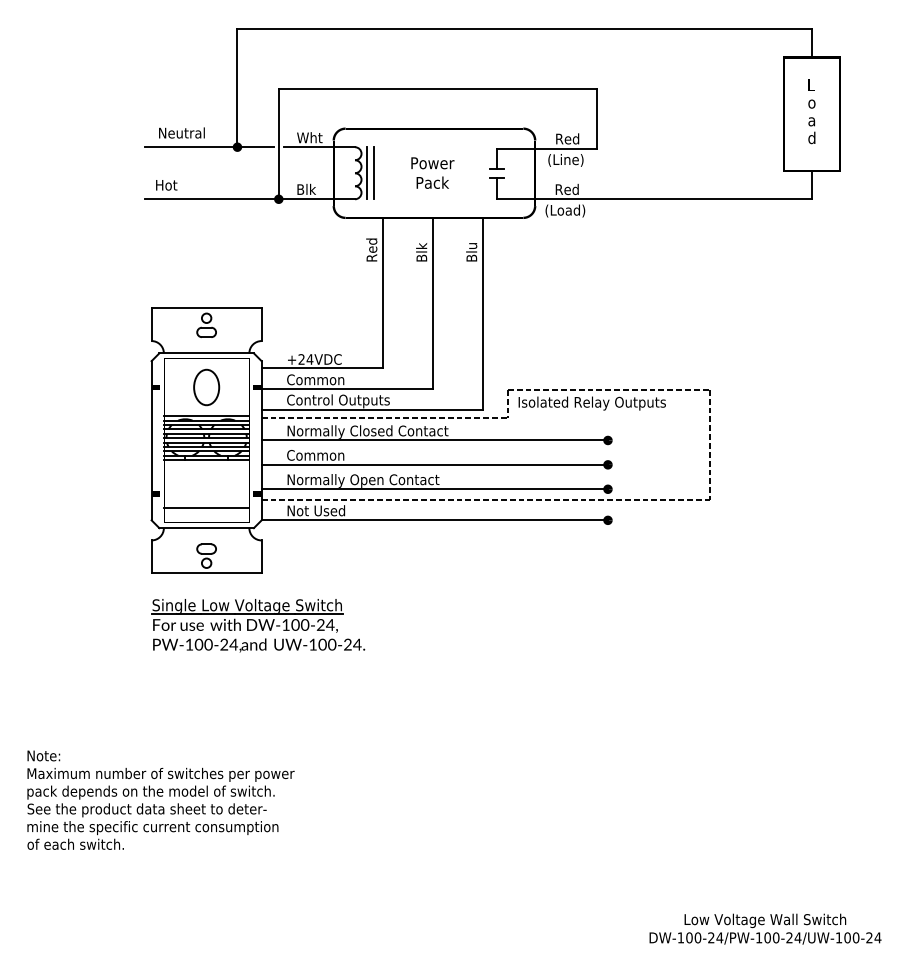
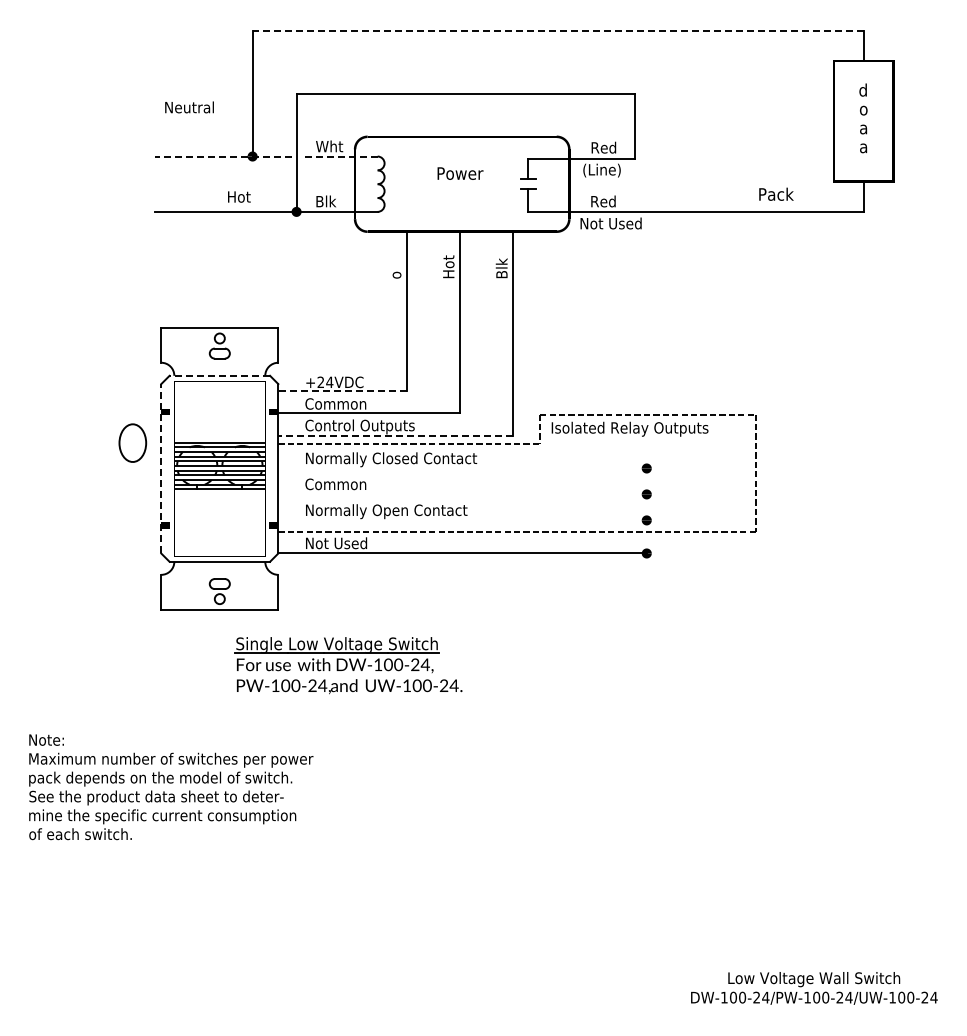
line: (525, 29) -> (558, 31), solid -> dashed
text: (810, 84) -> (862, 89), L -> d
text: (181, 133) -> (189, 107), moved
text: (811, 137) -> (863, 146), d -> a
line: (209, 147) -> (222, 156), solid -> dashed
line: (319, 147) -> (339, 156), solid -> dashed
line: (367, 172) -> (390, 183), removed
line: (373, 172) -> (397, 183), removed
text: (432, 181) -> (776, 193), moved
text: (166, 184) -> (239, 196), moved
text: (573, 211) -> (610, 224), (Load) -> Not Used
text: (471, 245) -> (501, 261), Blu -> Blk
text: (371, 249) -> (395, 265), Red -> o
text: (421, 249) -> (448, 265), Blk -> Hot
line: (206, 353) -> (219, 375), solid -> dashed
line: (321, 368) -> (342, 391), solid -> dashed
part: (206, 386) -> (132, 442), moved
line: (371, 409) -> (395, 435), solid -> dashed
line: (151, 440) -> (161, 468), solid -> dashed
line: (434, 440) -> (462, 468), removed
line: (434, 464) -> (462, 494), removed
line: (434, 489) -> (462, 520), removed
line: (206, 508) -> (219, 540), removed
part: (258, 625) -> (348, 665), moved
text: (161, 800) -> (171, 787), moved

